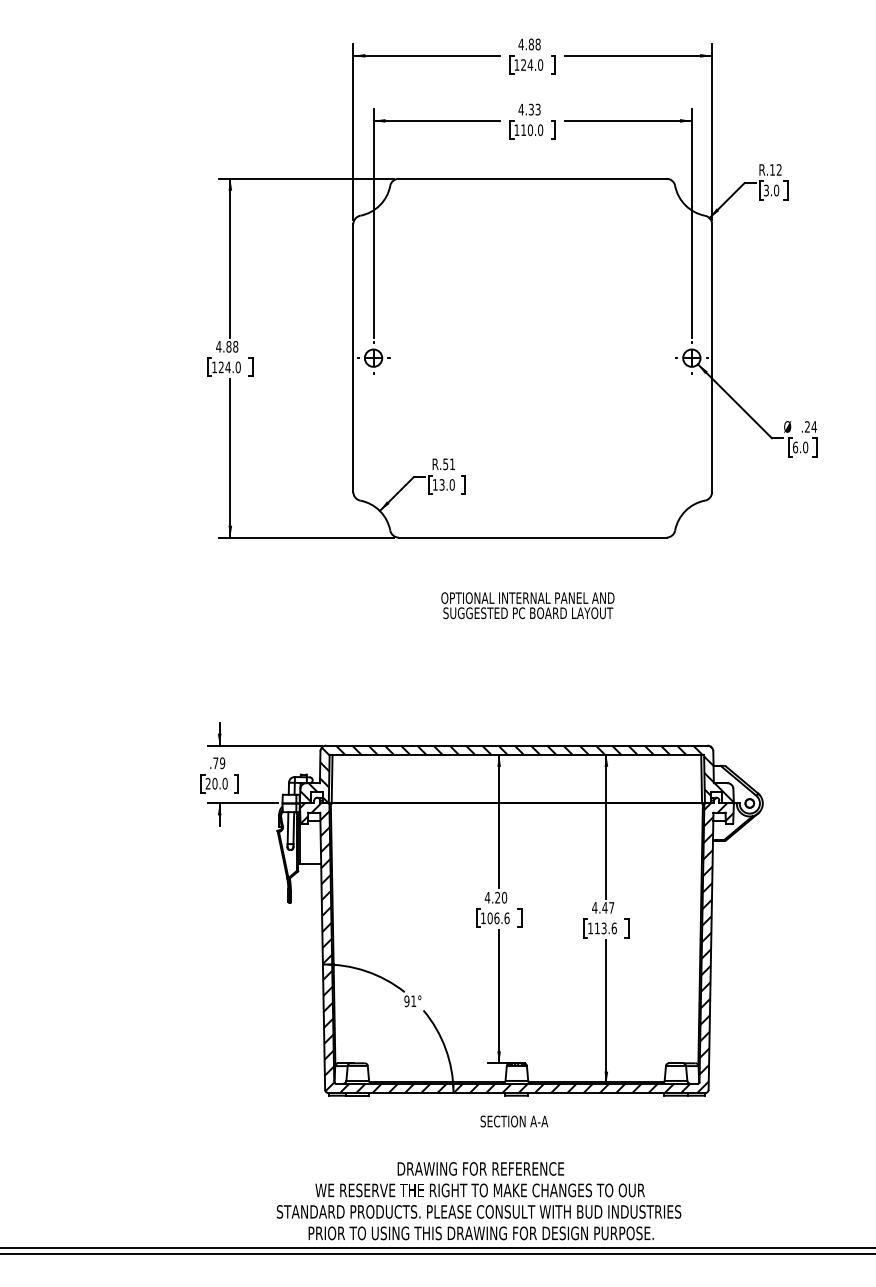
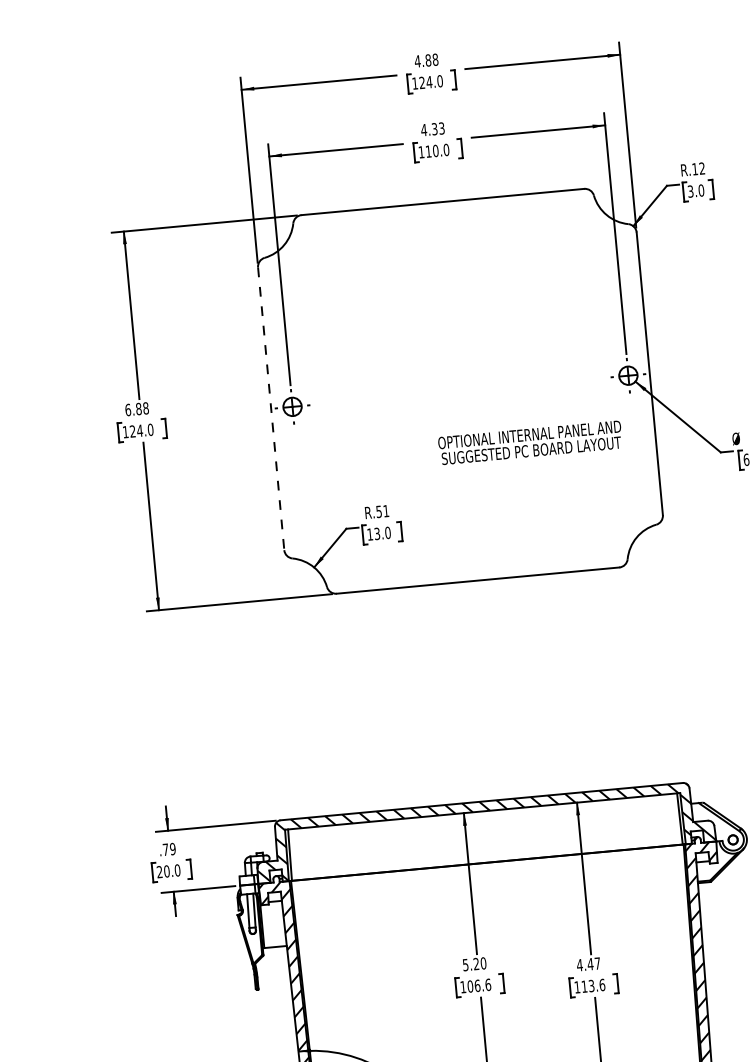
text: (218, 346) -> (127, 409), 4.88 -> 6.88
line: (353, 358) -> (271, 409), solid -> dashed
text: (527, 605) -> (529, 442), moved
text: (487, 897) -> (465, 964), 4.20 -> 5.20

